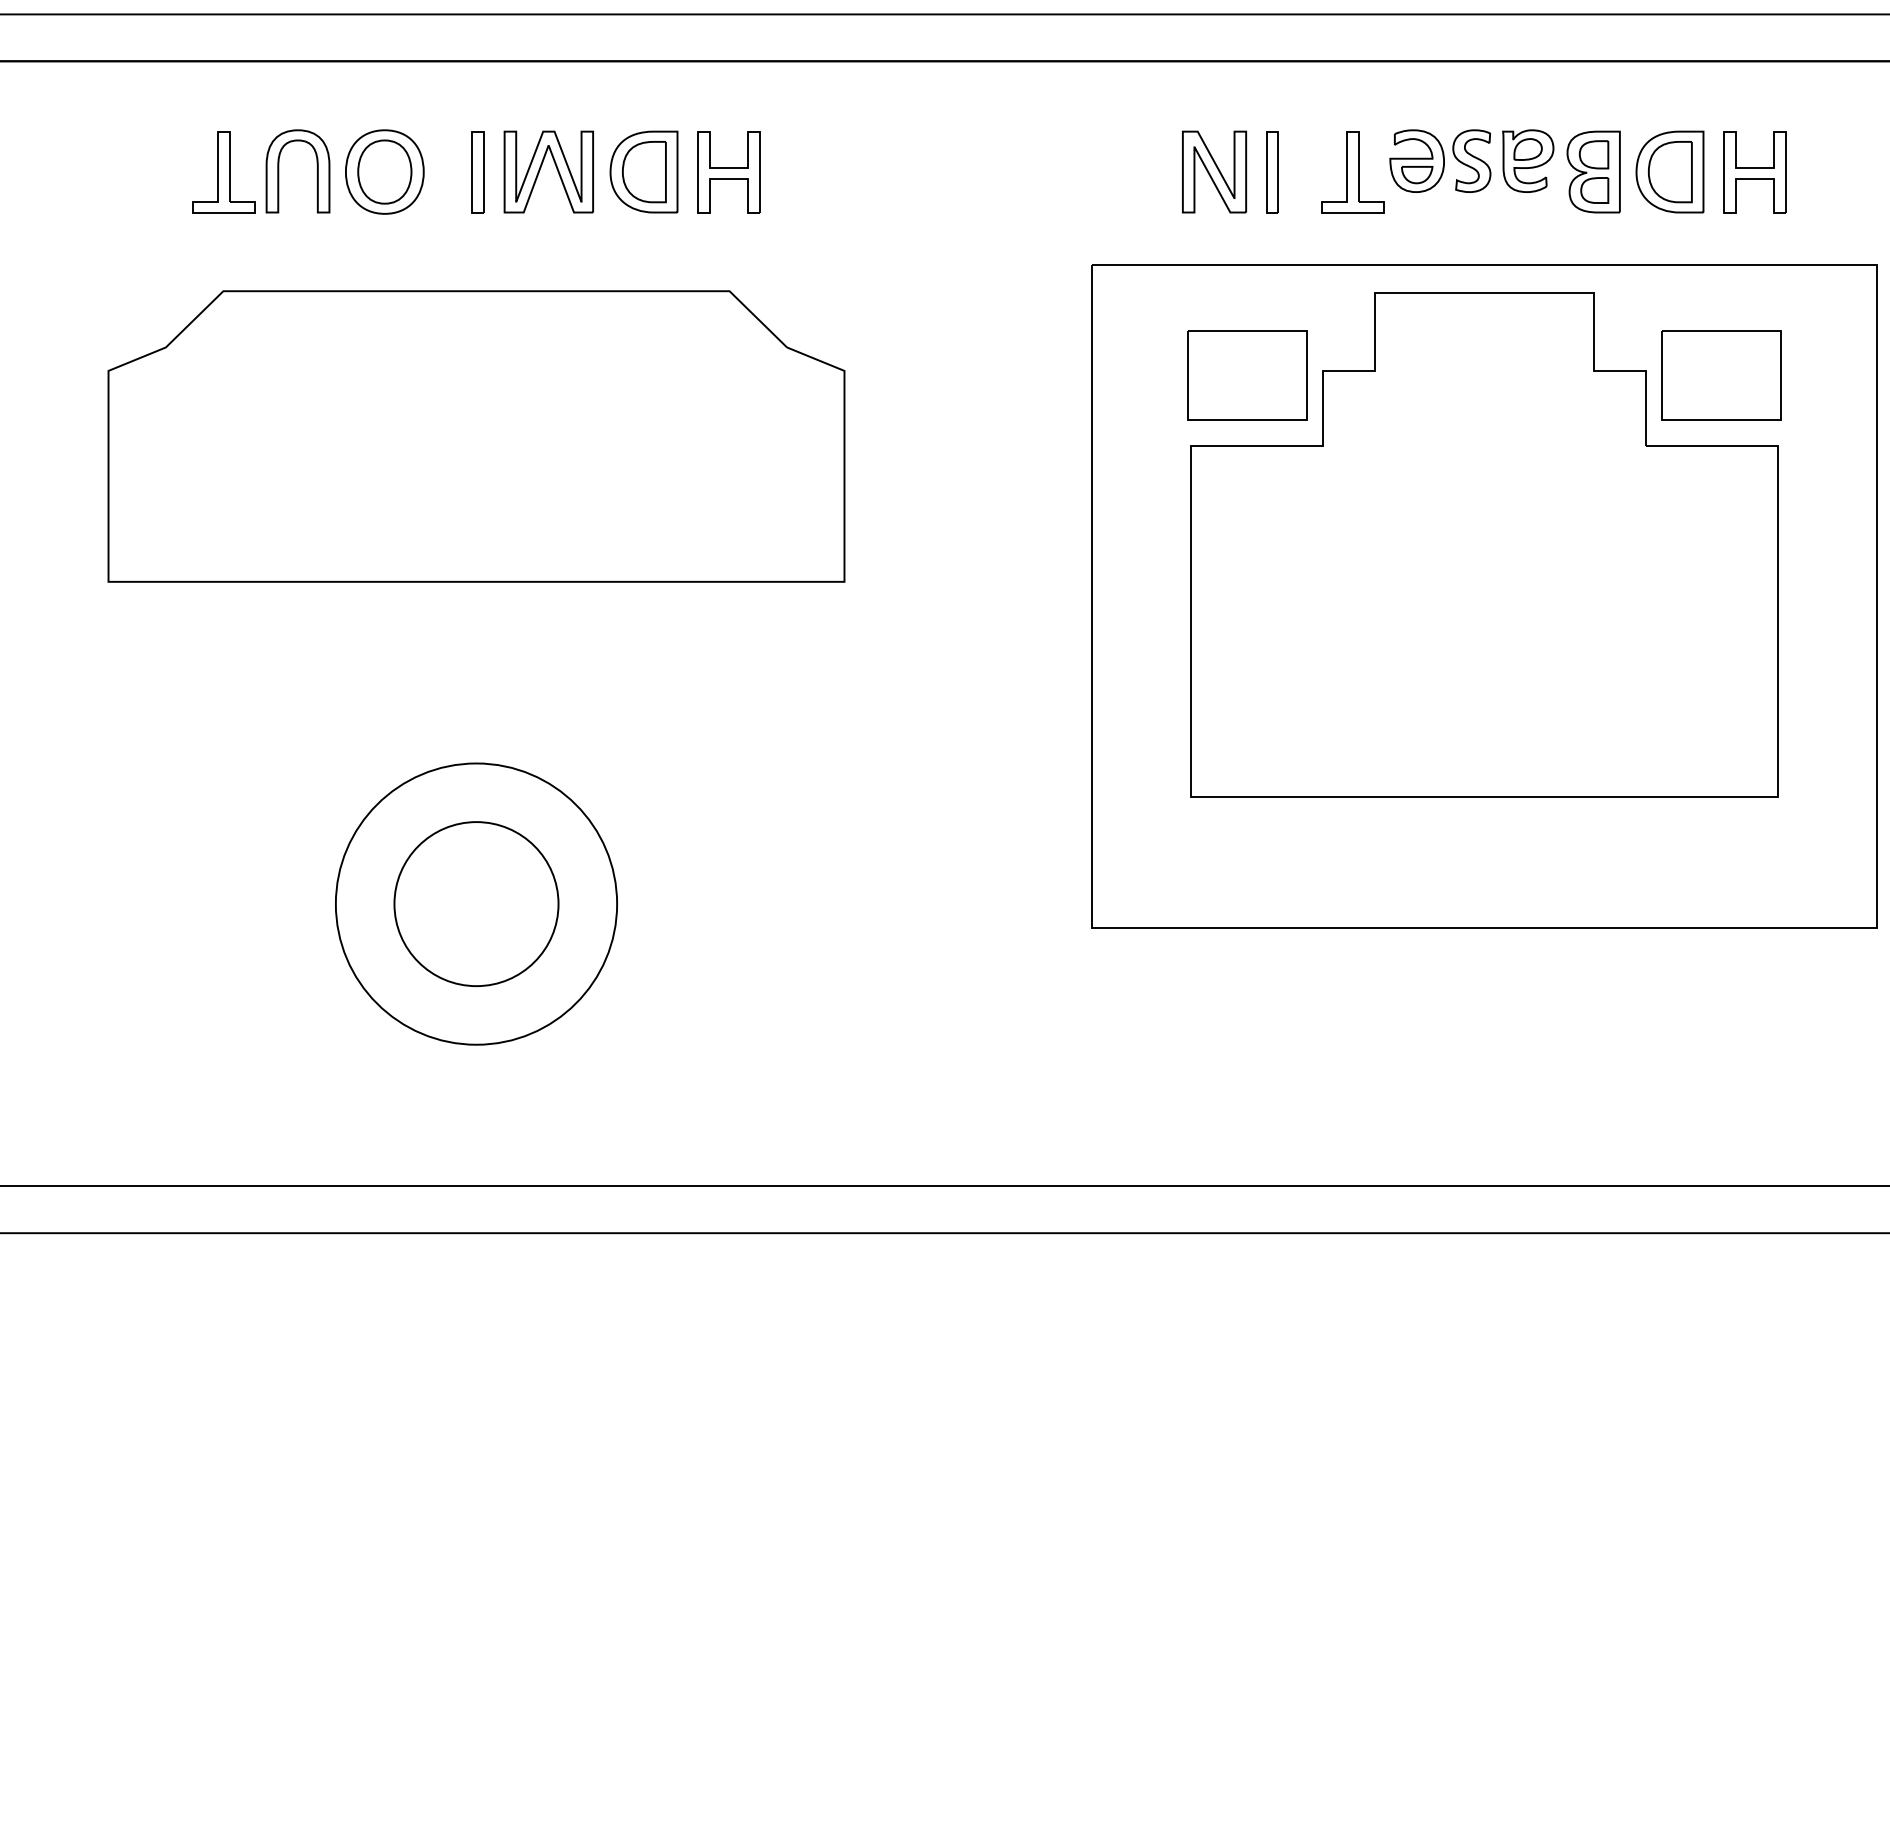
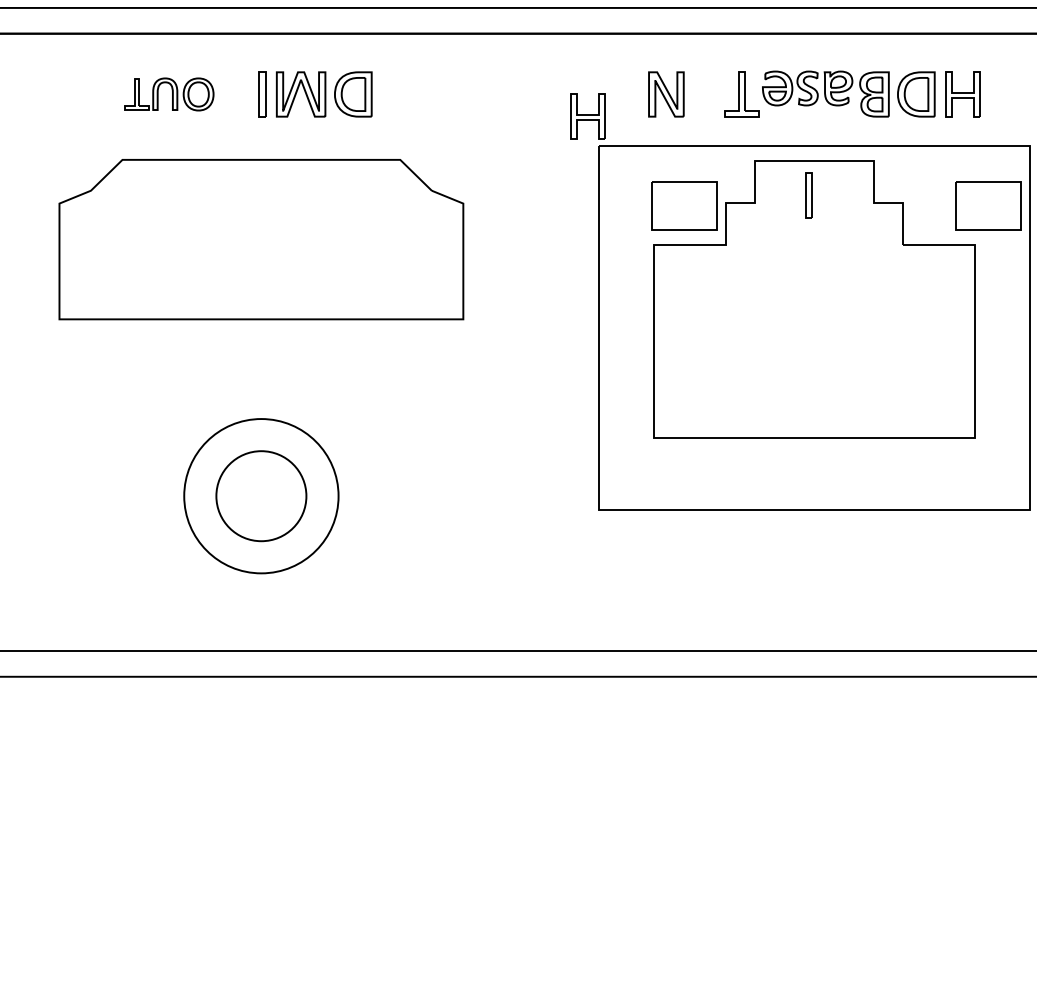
part: (309, 172) -> (169, 94), size x0.7
part: (728, 172) -> (587, 116), moved
part: (1271, 172) -> (808, 195), moved
part: (1721, 374) -> (988, 205), moved

